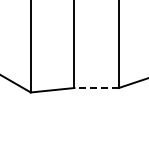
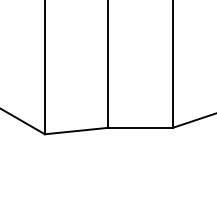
line: (96, 88) -> (140, 128), dashed -> solid

